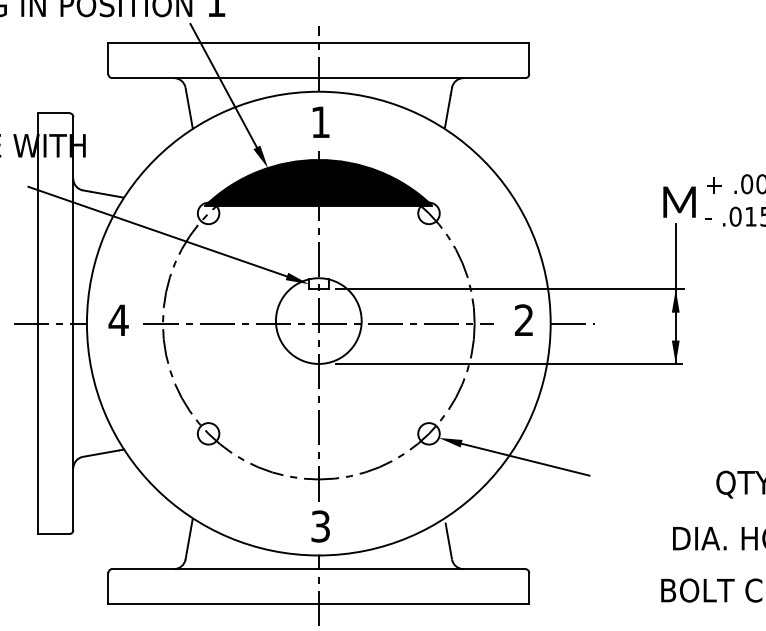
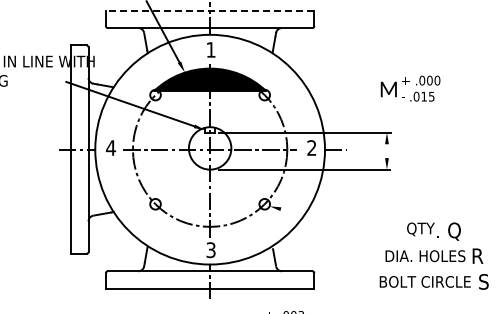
line: (317, 42) -> (209, 10), solid -> dashed
line: (674, 292) -> (386, 134), removed
line: (525, 458) -> (312, 216), removed

